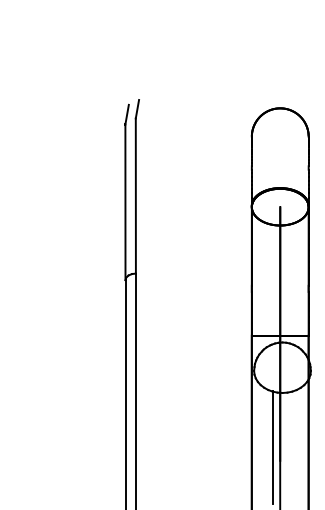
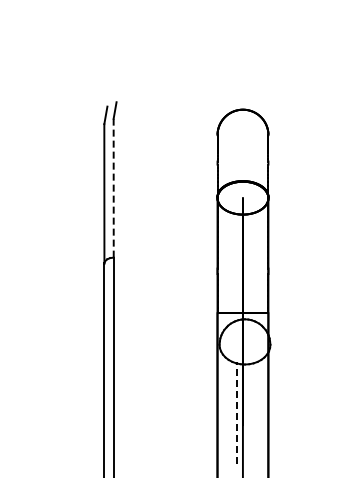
line: (135, 195) -> (113, 187), solid -> dashed
line: (273, 447) -> (236, 413), solid -> dashed

